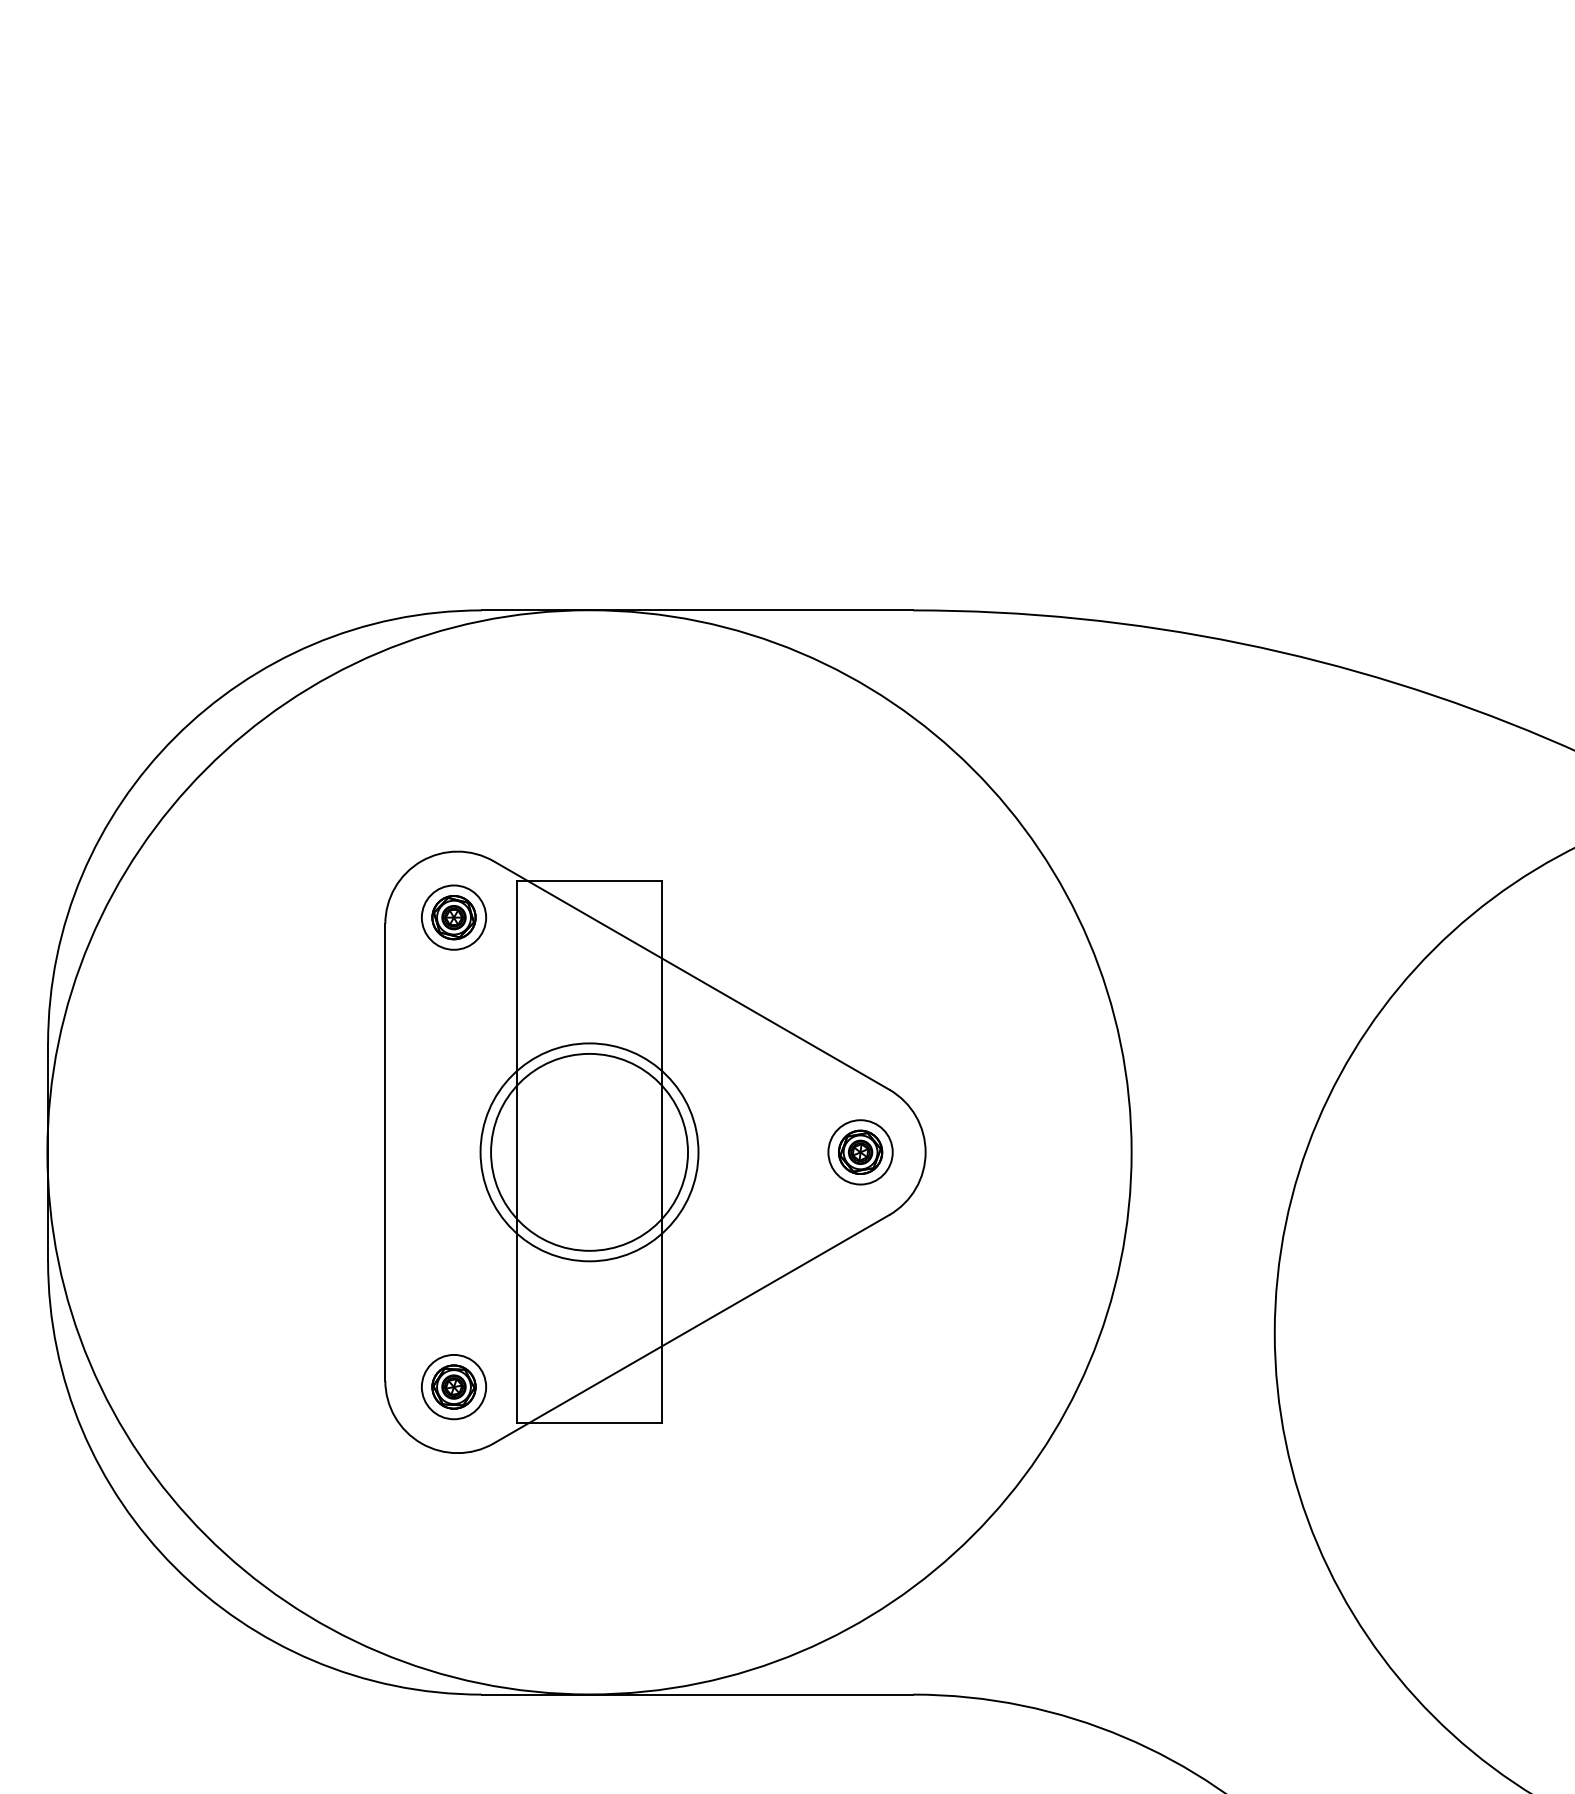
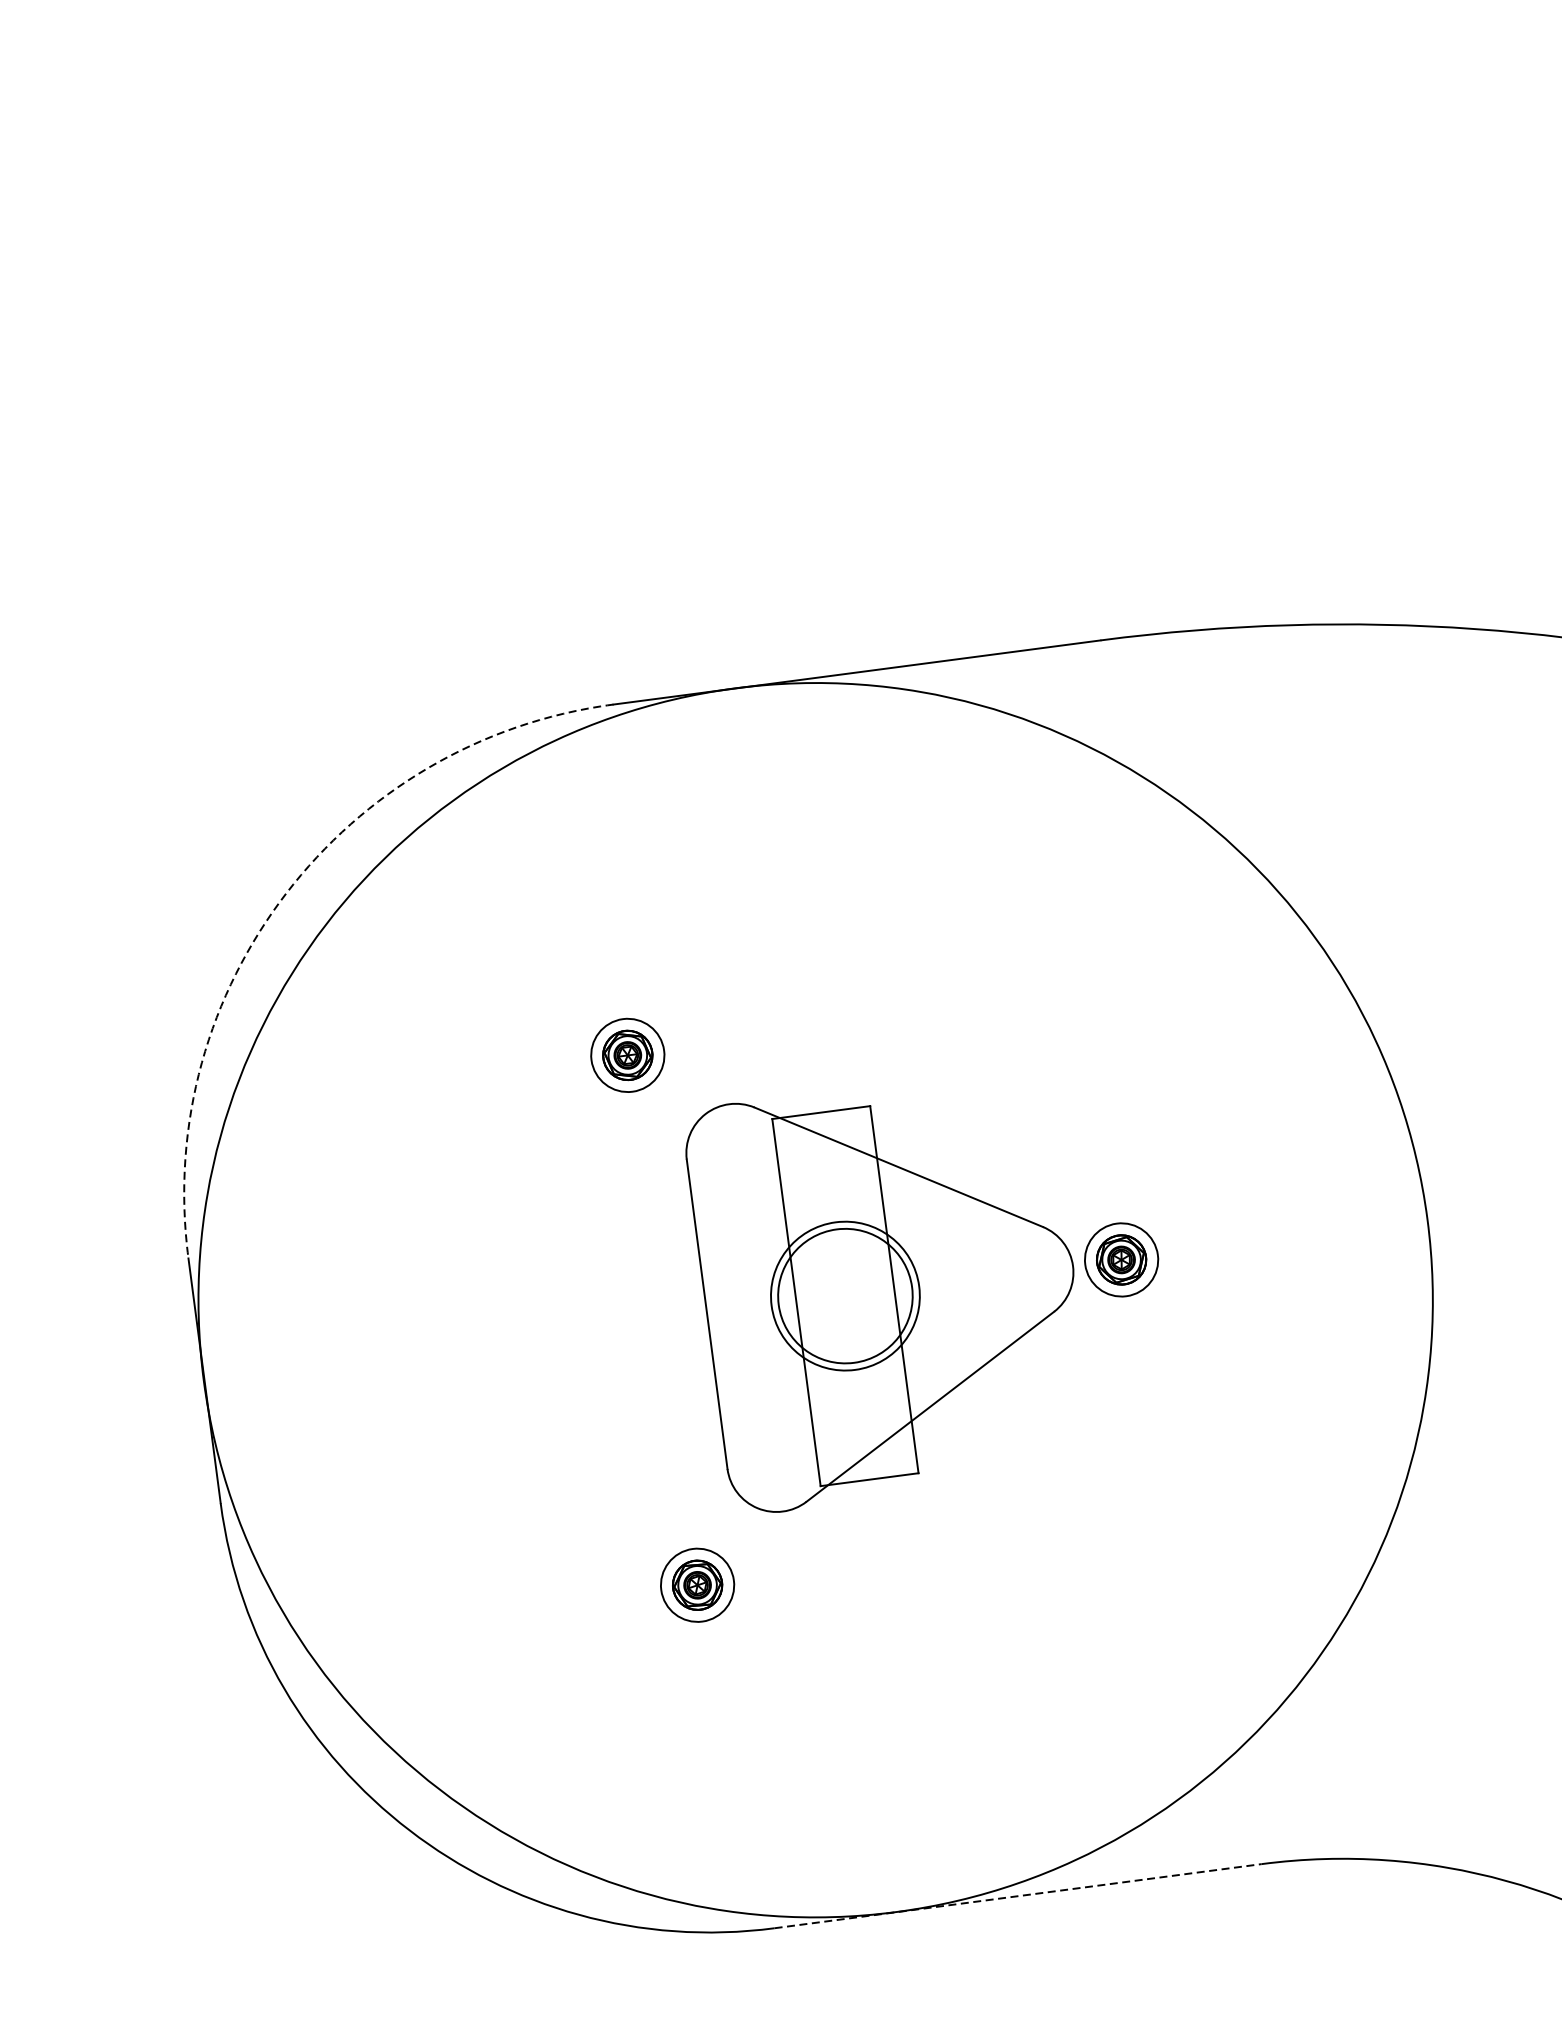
arc: (175, 737) -> (286, 893), solid -> dashed
part: (655, 1151) -> (889, 1289), size x0.6
line: (697, 1694) -> (1018, 1896), solid -> dashed

